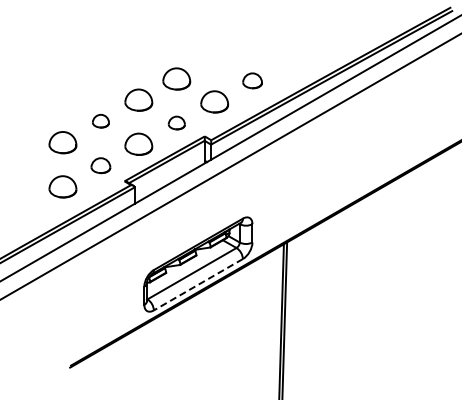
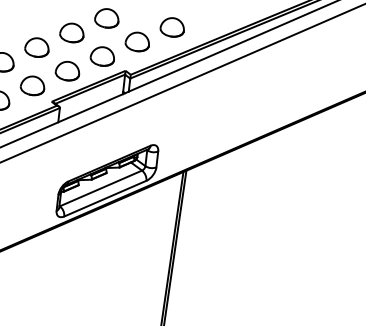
part: (252, 80) -> (172, 27), size x1.43
part: (100, 120) -> (36, 46), size x1.67
part: (176, 122) -> (102, 55), size x1.67
part: (100, 165) -> (32, 85), size x1.43
line: (197, 284) -> (104, 198), dashed -> solid

